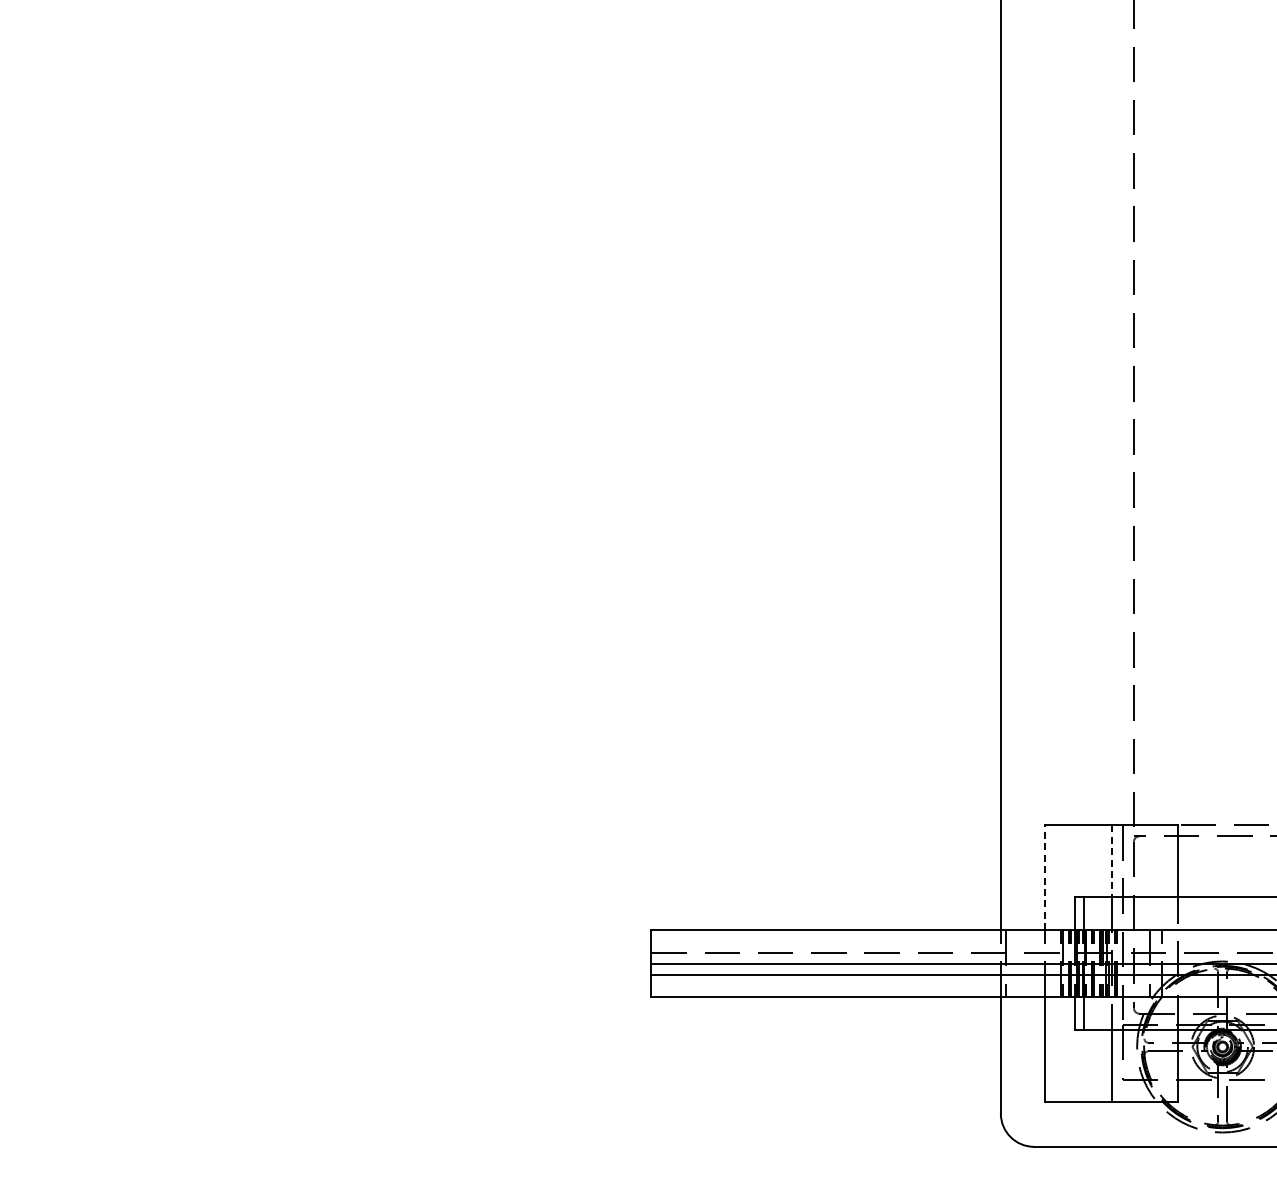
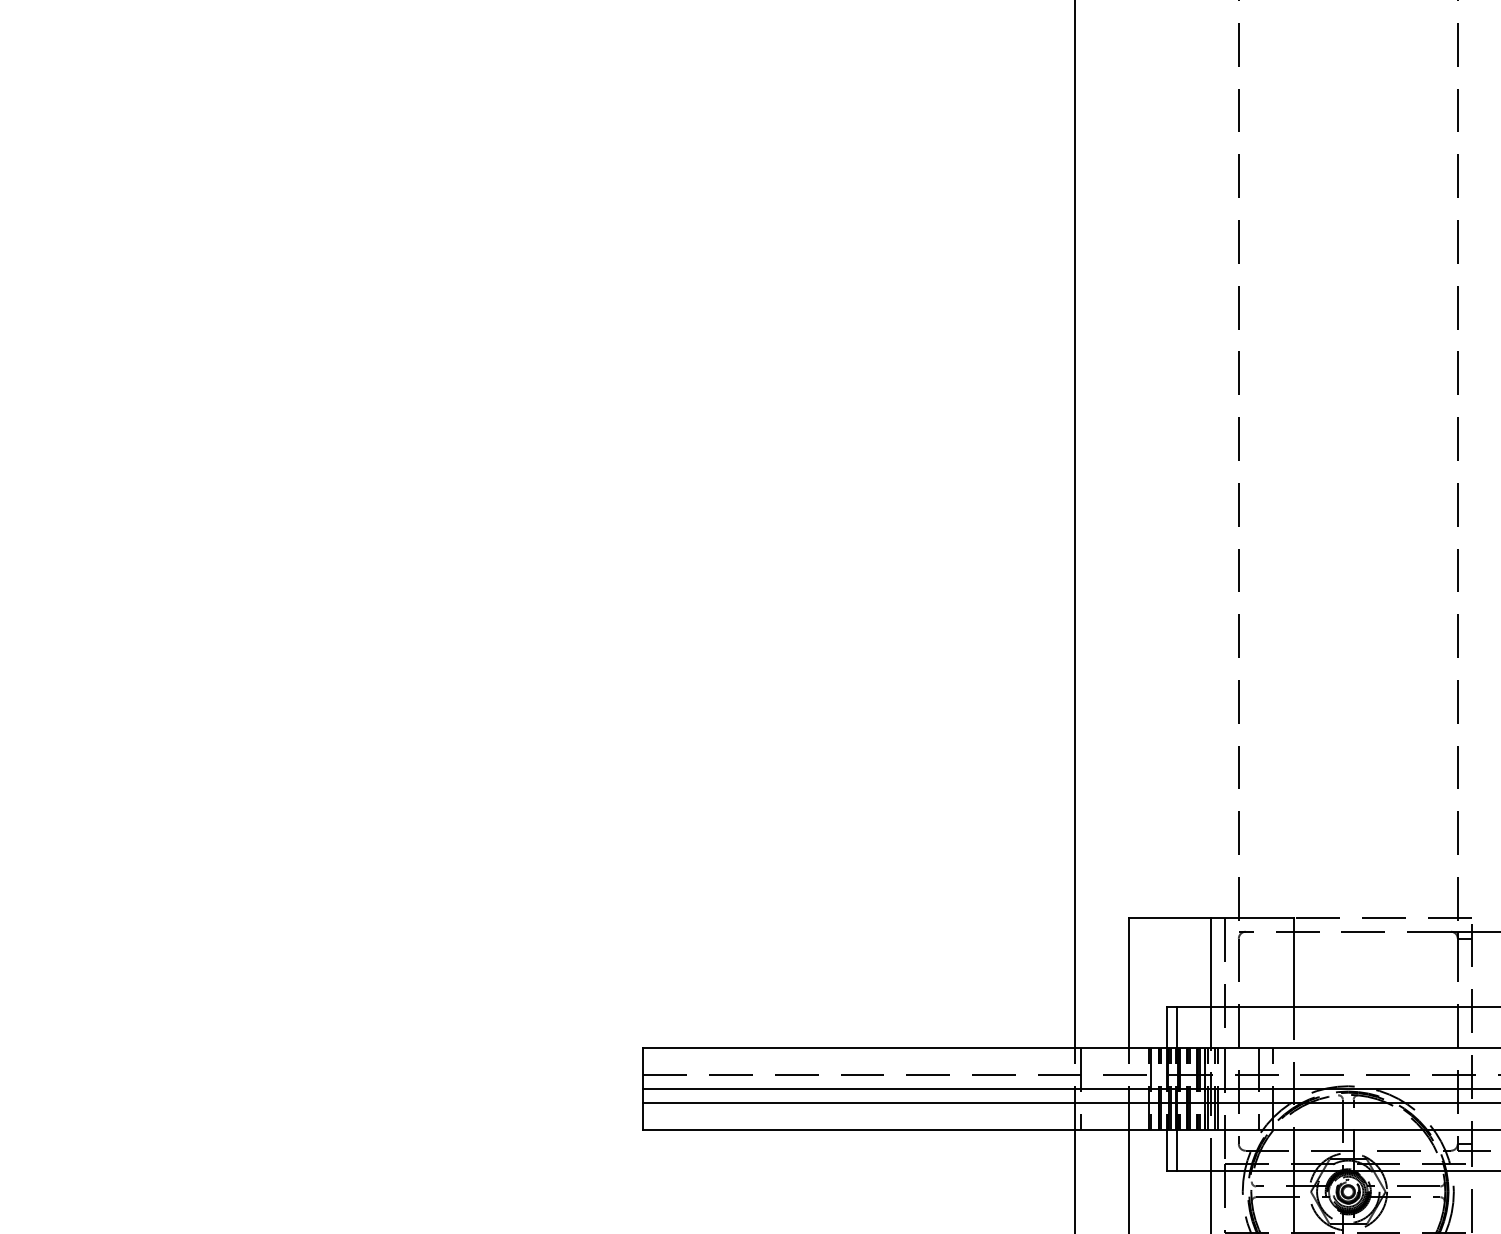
line: (1111, 861) -> (1211, 962), dashed -> solid
line: (1045, 877) -> (1129, 982), dashed -> solid

